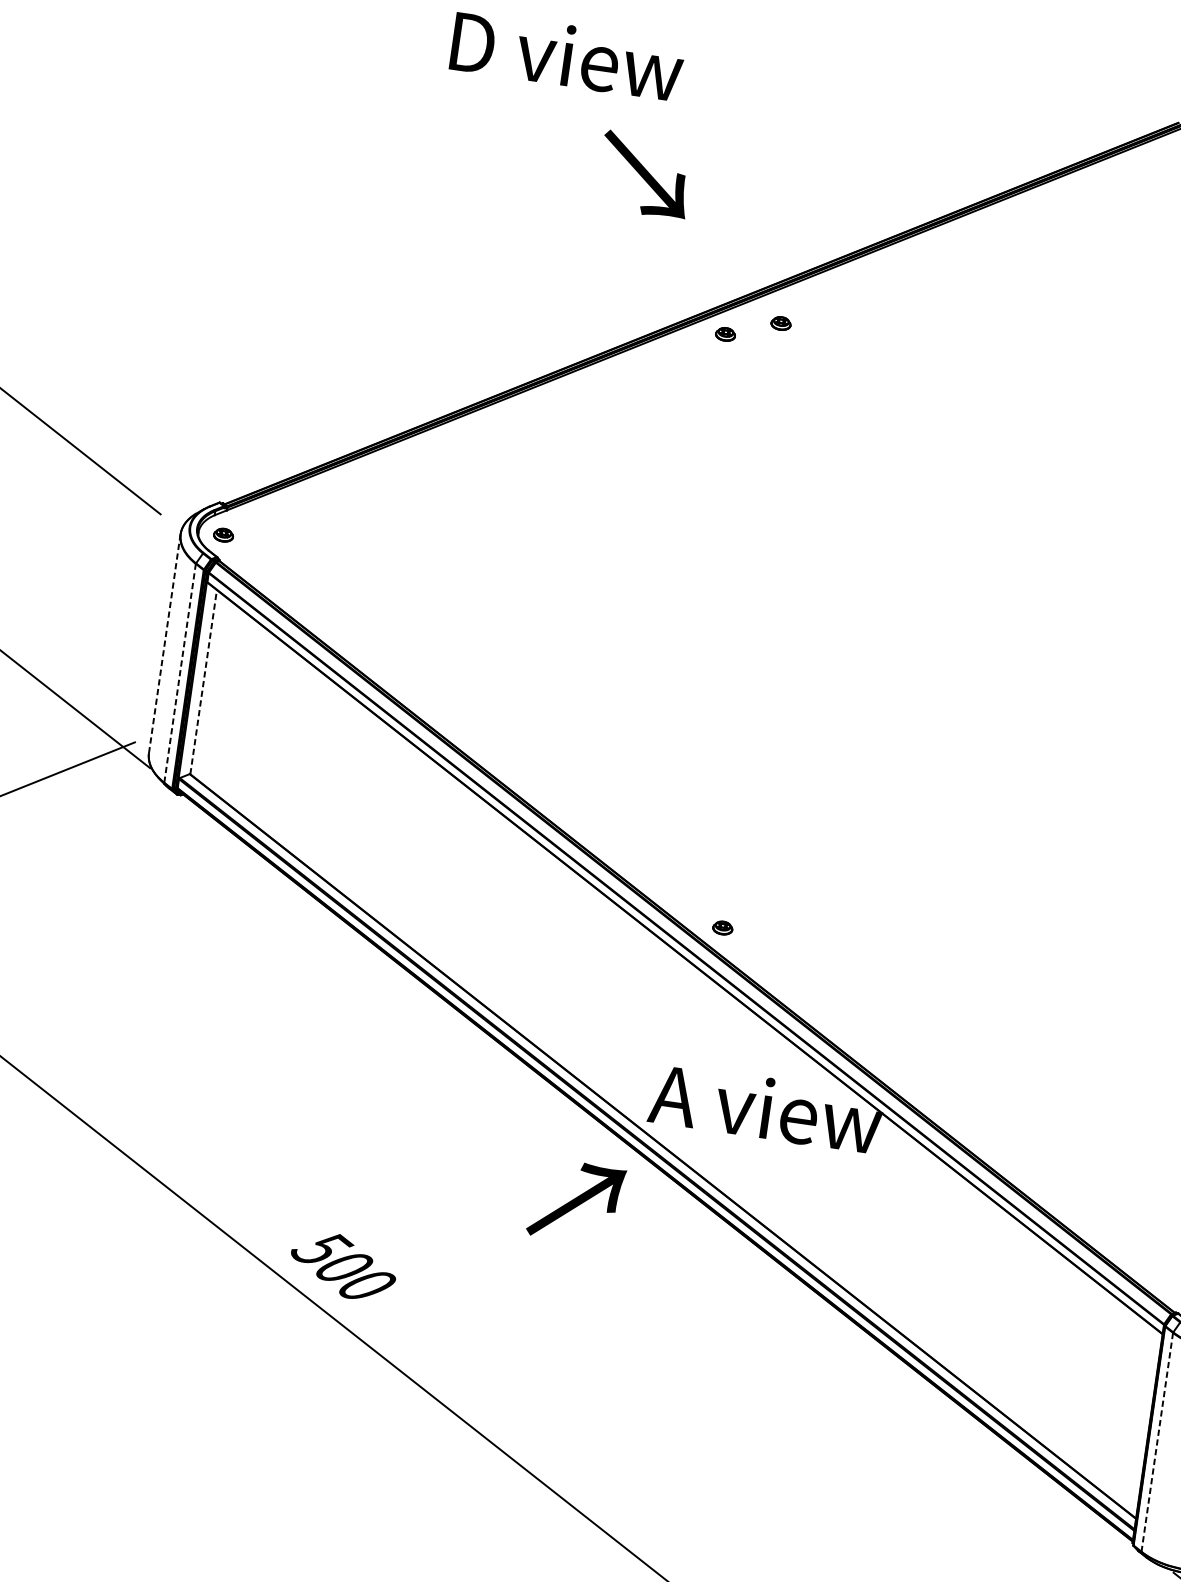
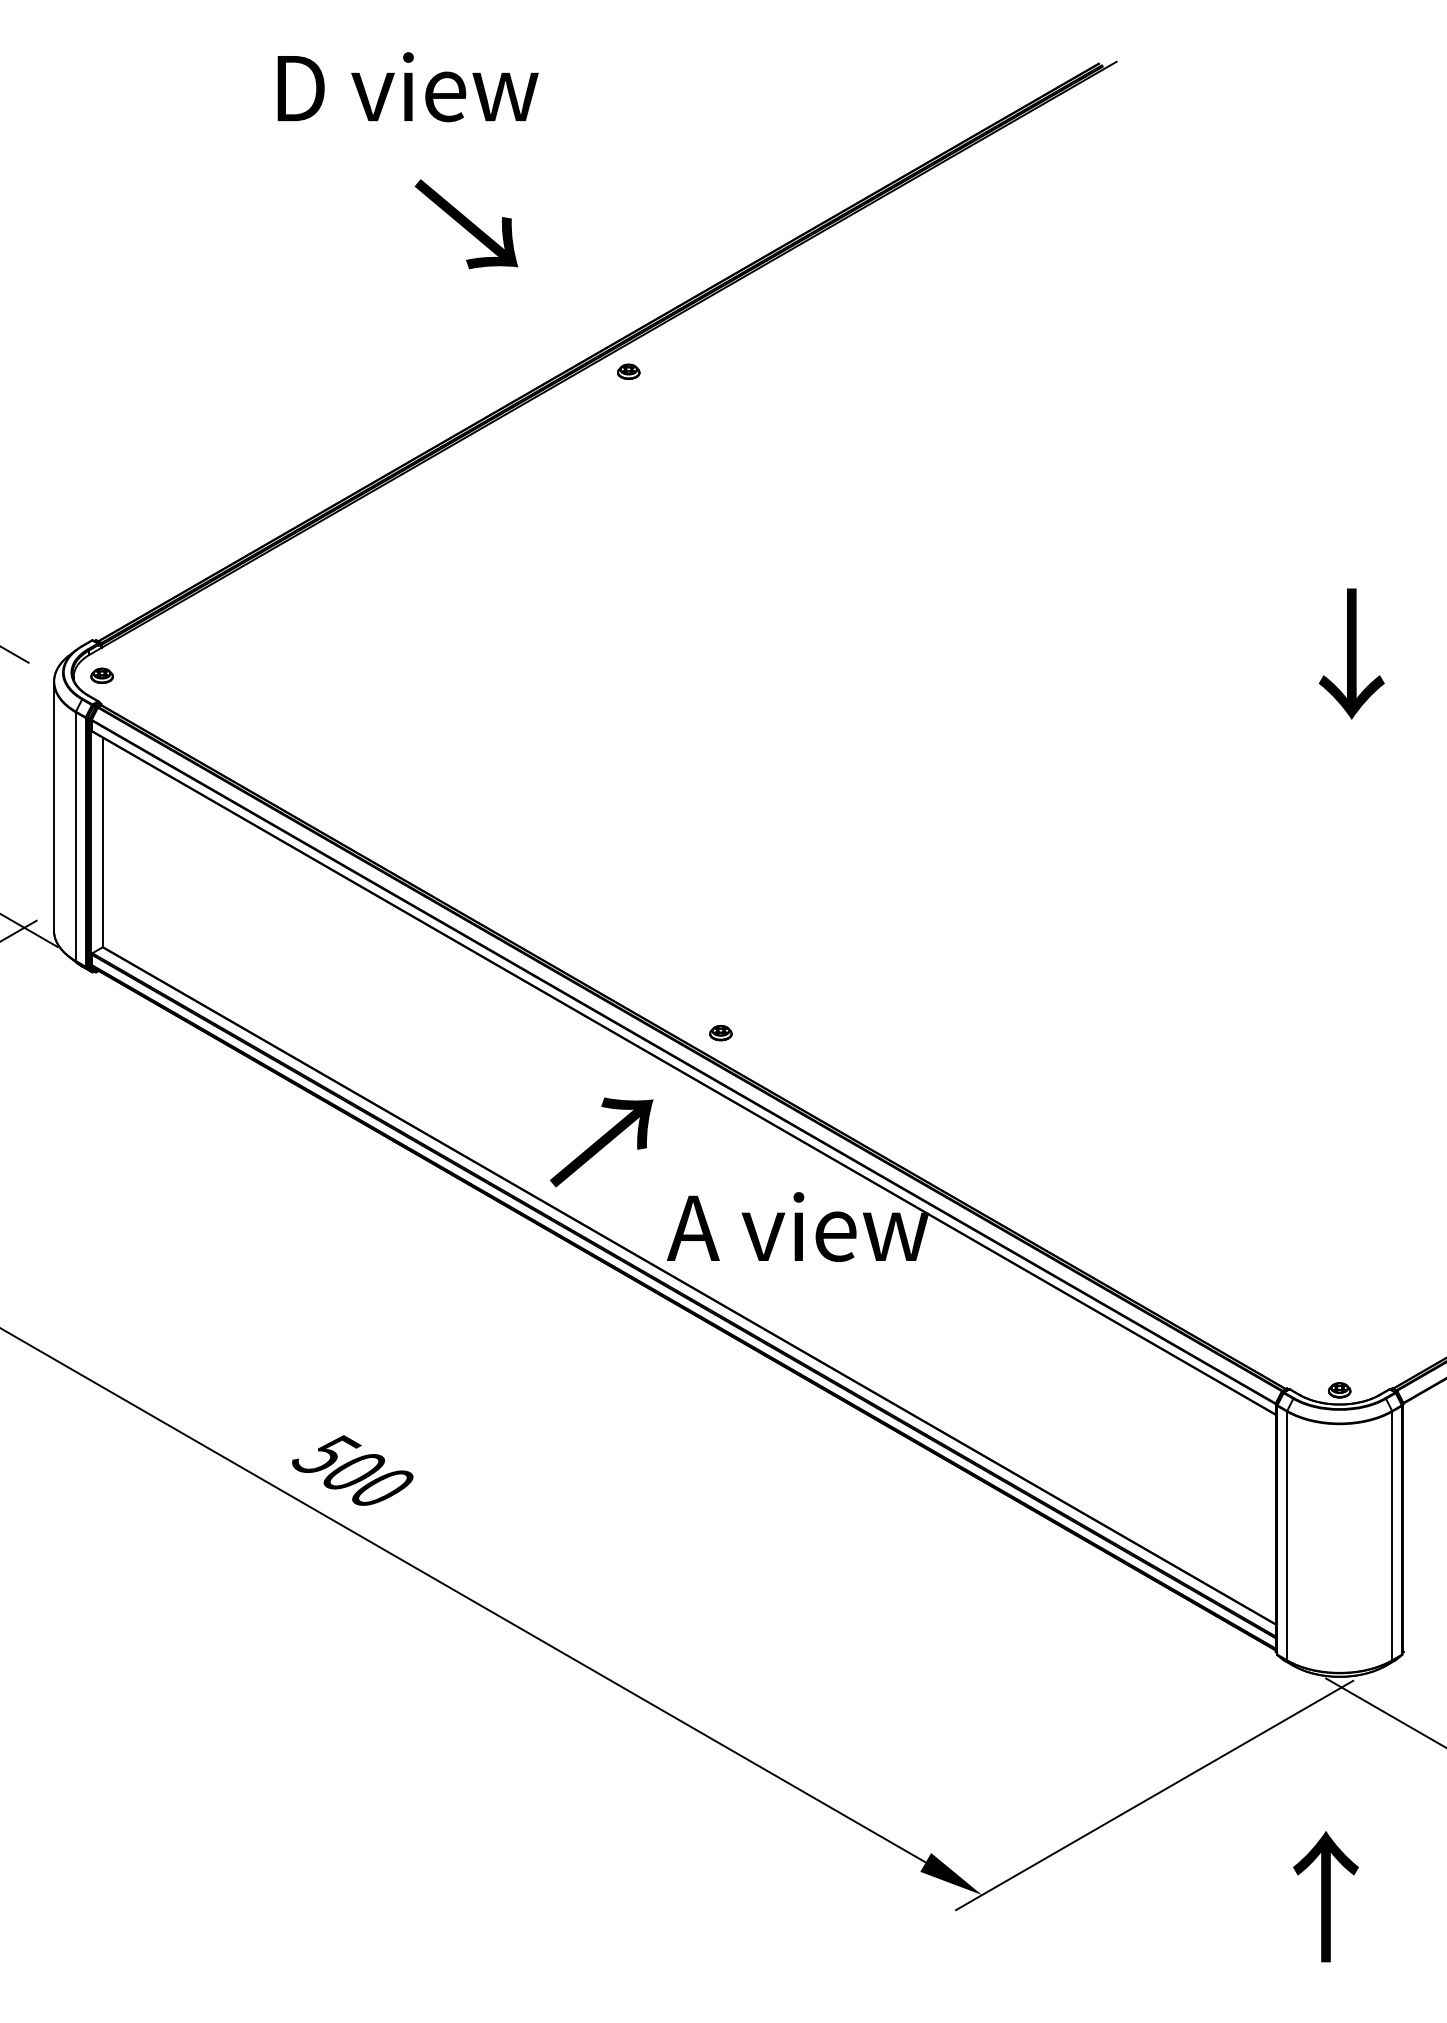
text: (645, 175) -> (466, 224), moved
part: (780, 323) -> (688, 350), removed
line: (164, 643) -> (53, 805), dashed -> solid
line: (179, 673) -> (75, 836), dashed -> solid
line: (203, 681) -> (103, 842), dashed -> solid
text: (576, 1201) -> (601, 1142), moved
line: (1157, 1442) -> (1287, 1536), dashed -> solid

